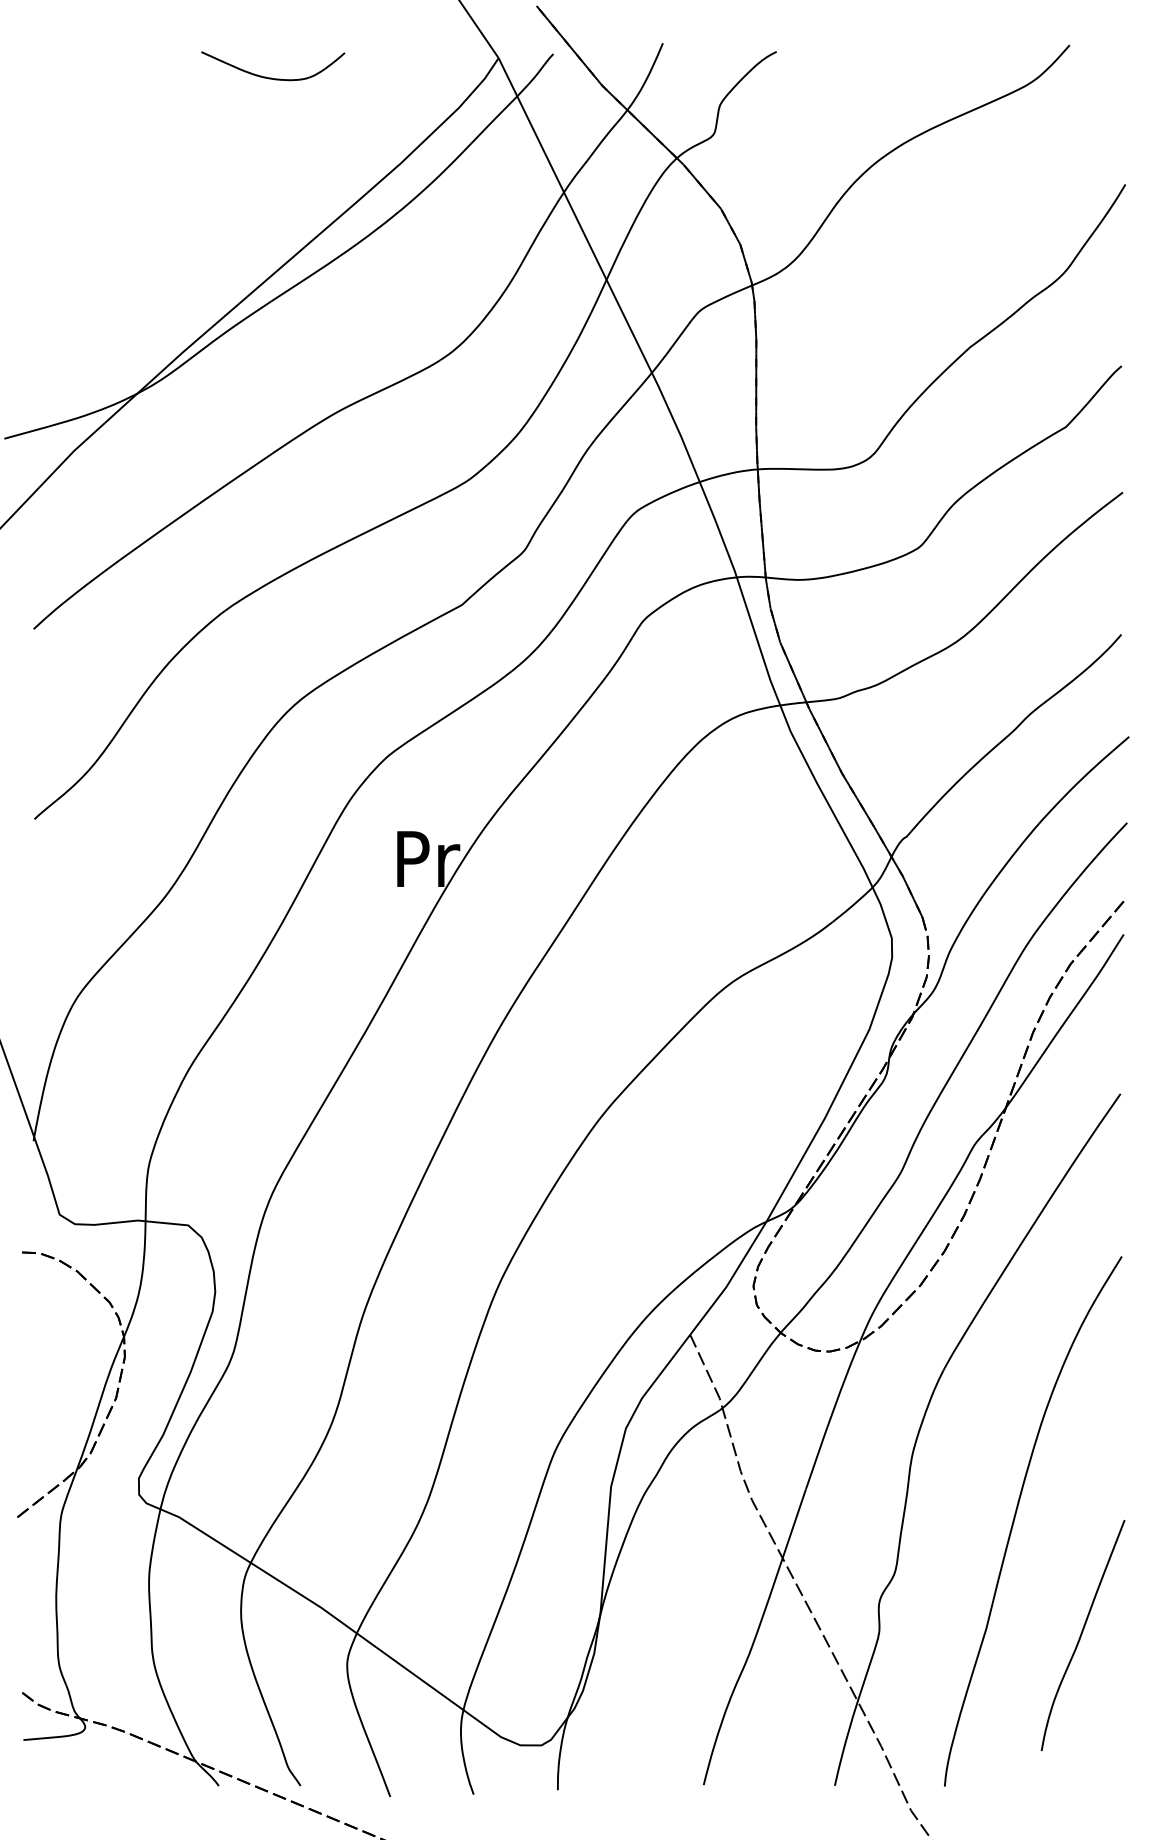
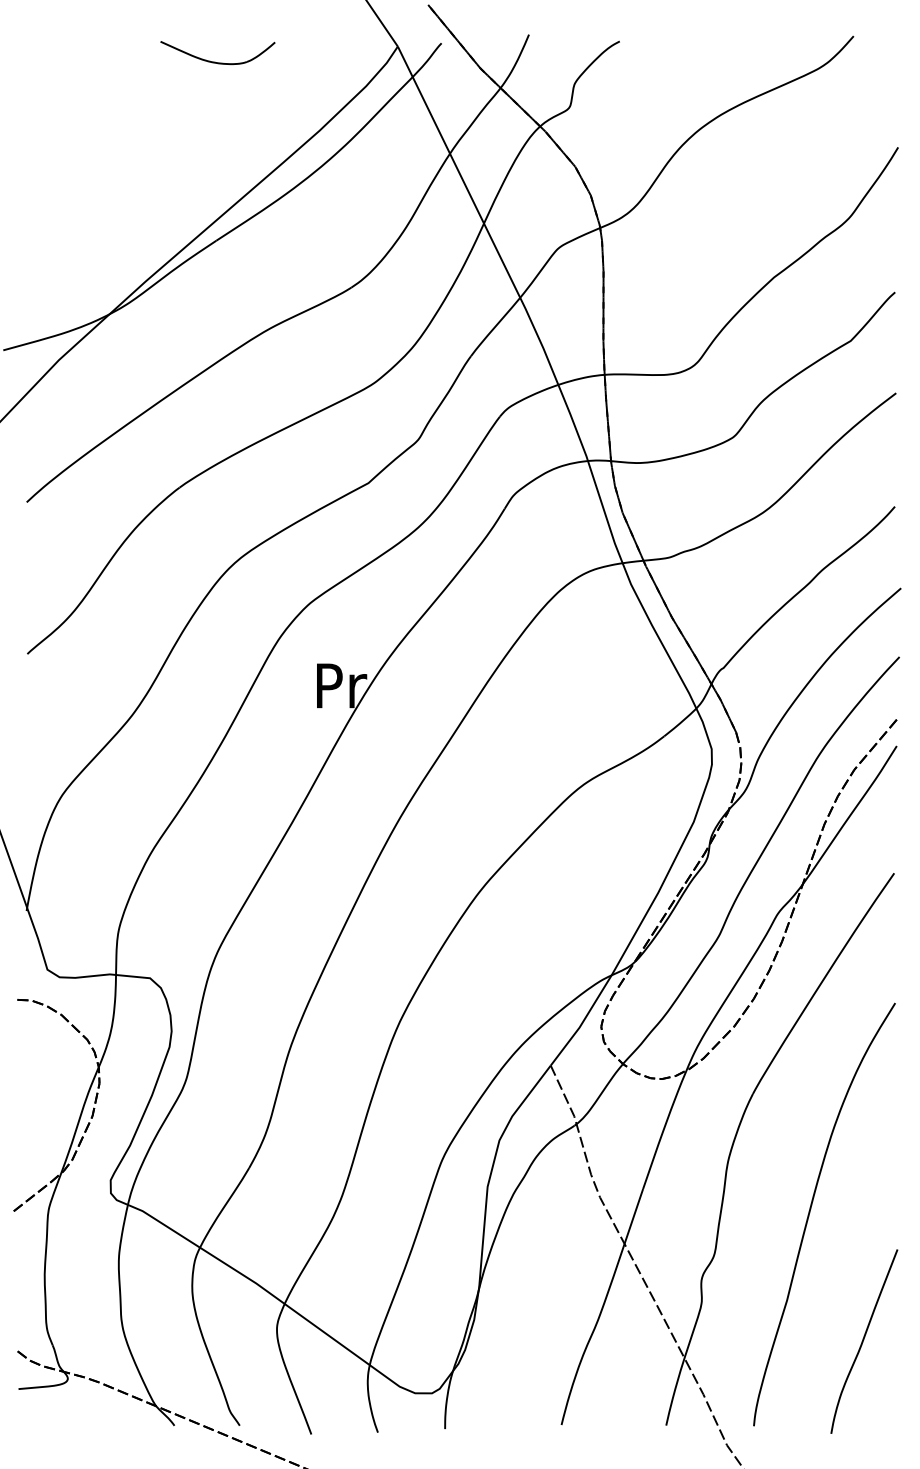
curve: (1082, 1635) -> (863, 1341), moved

